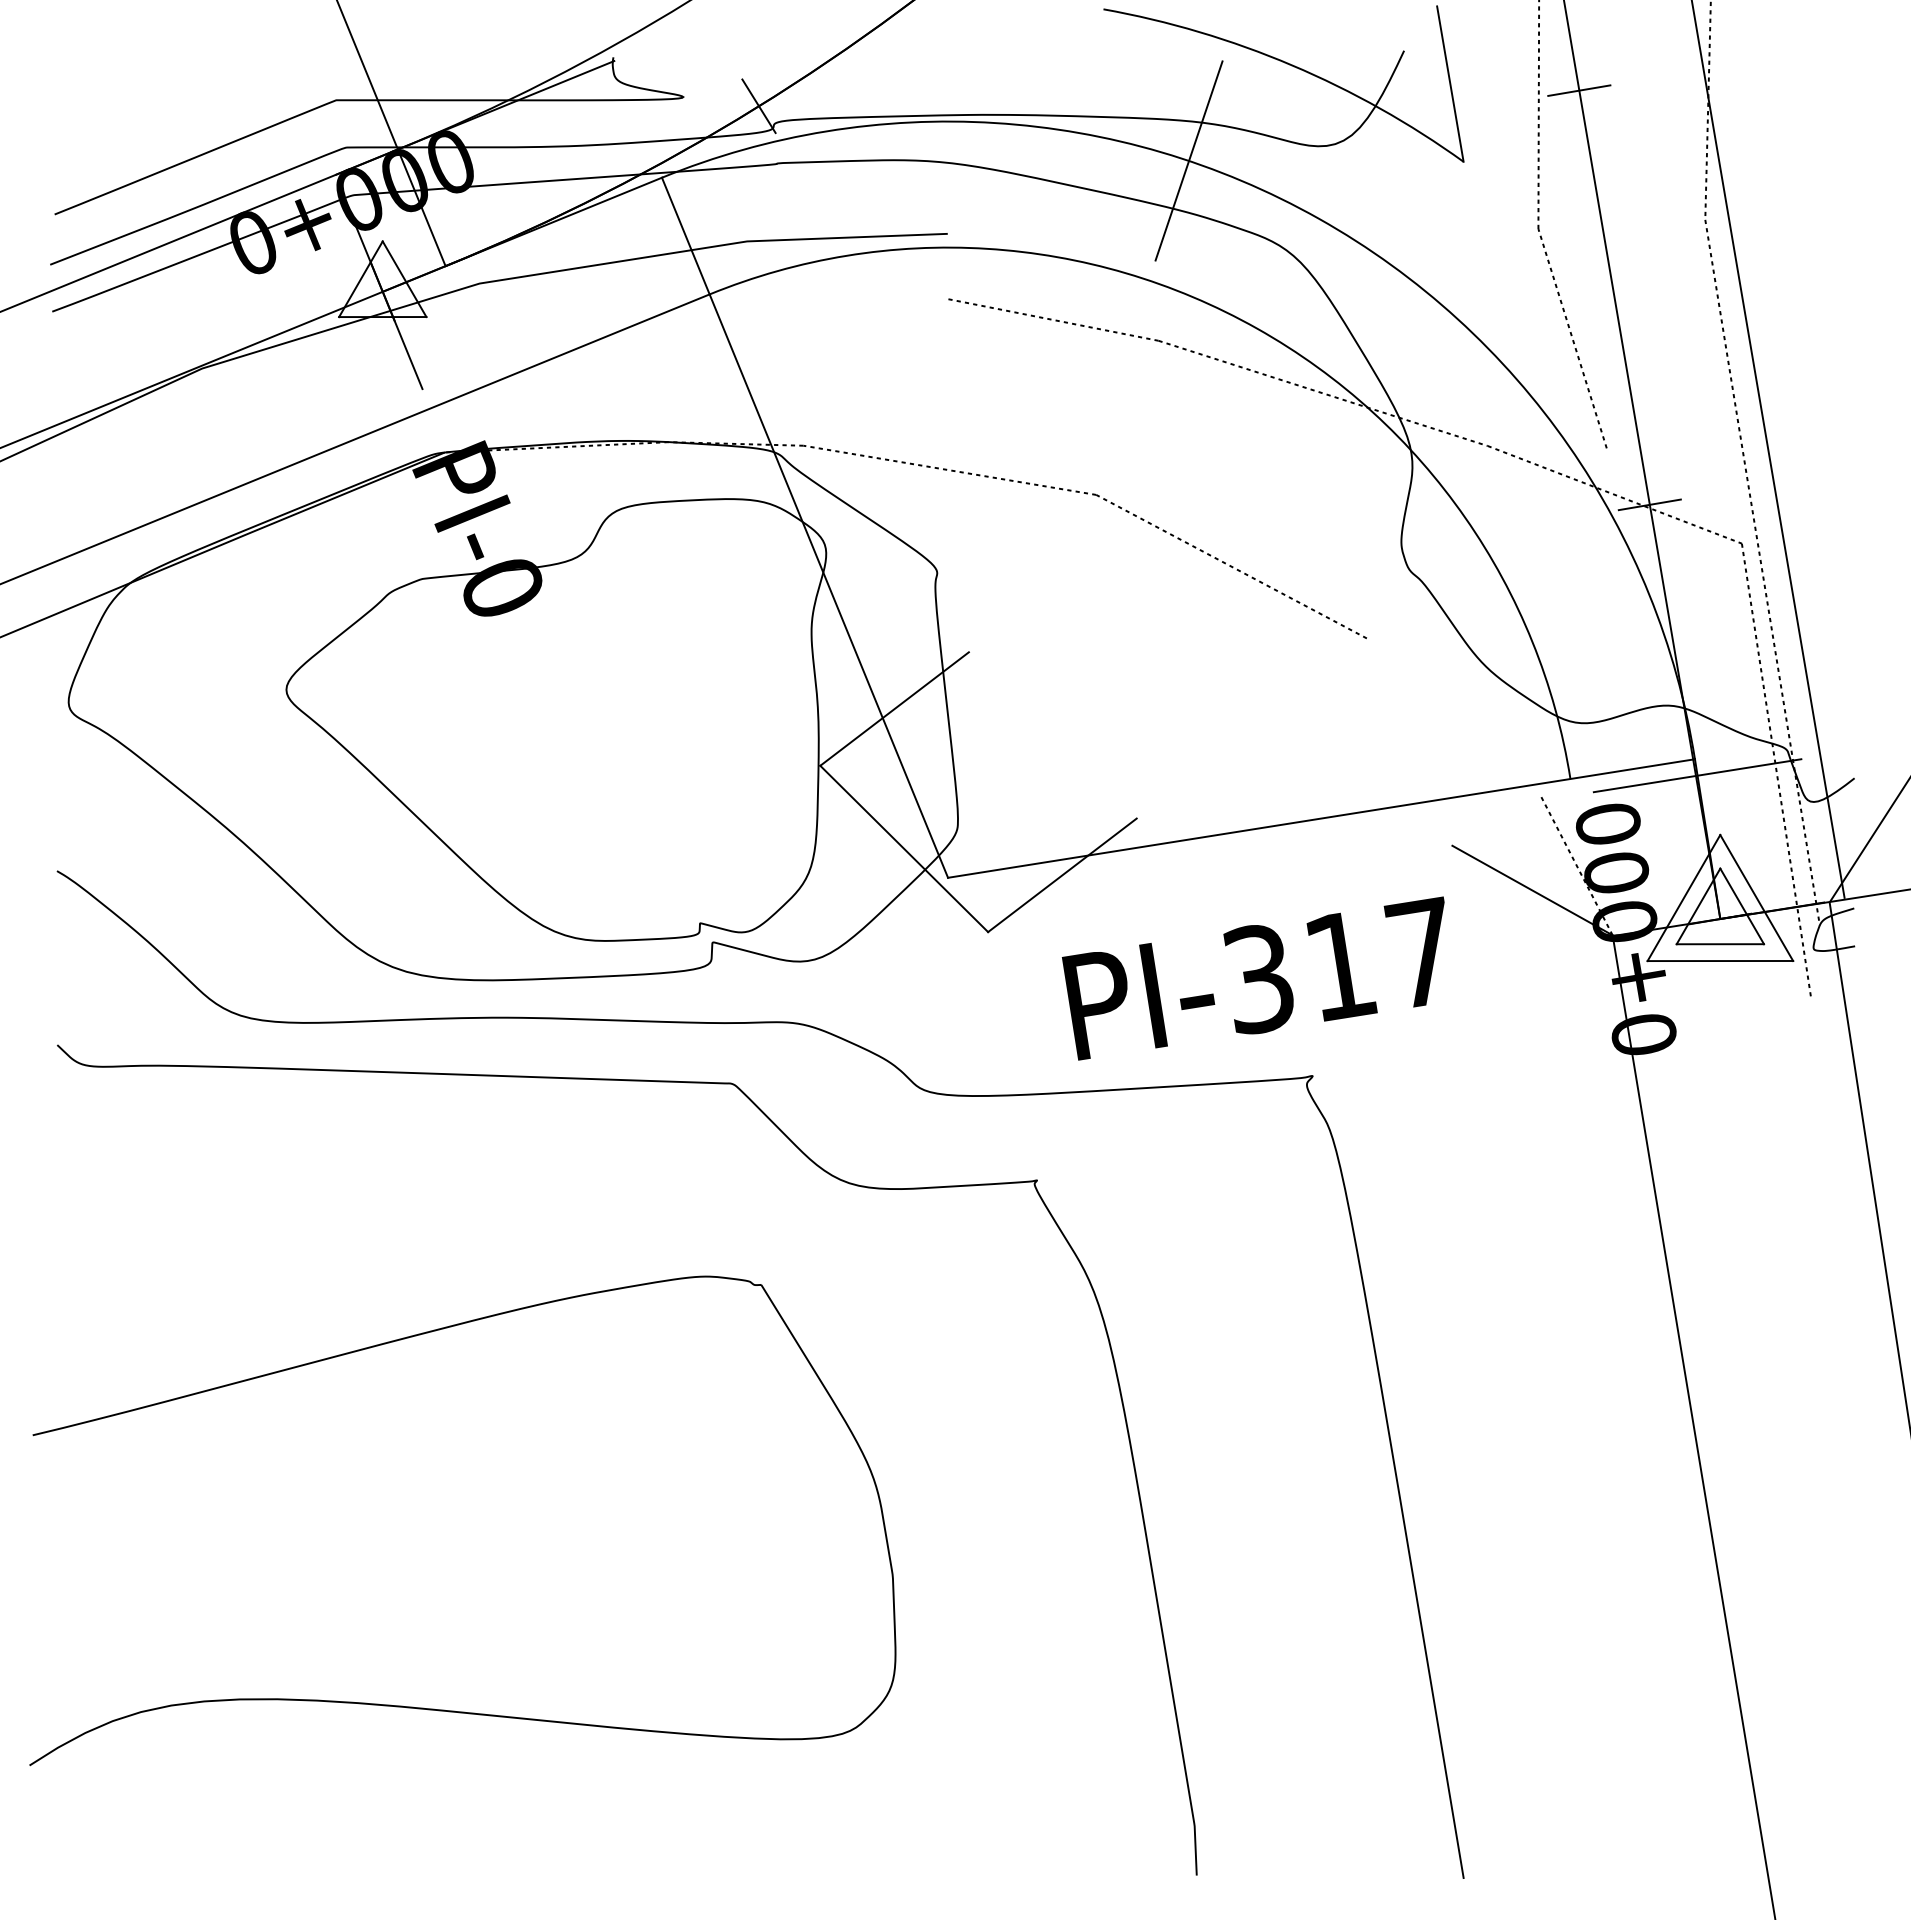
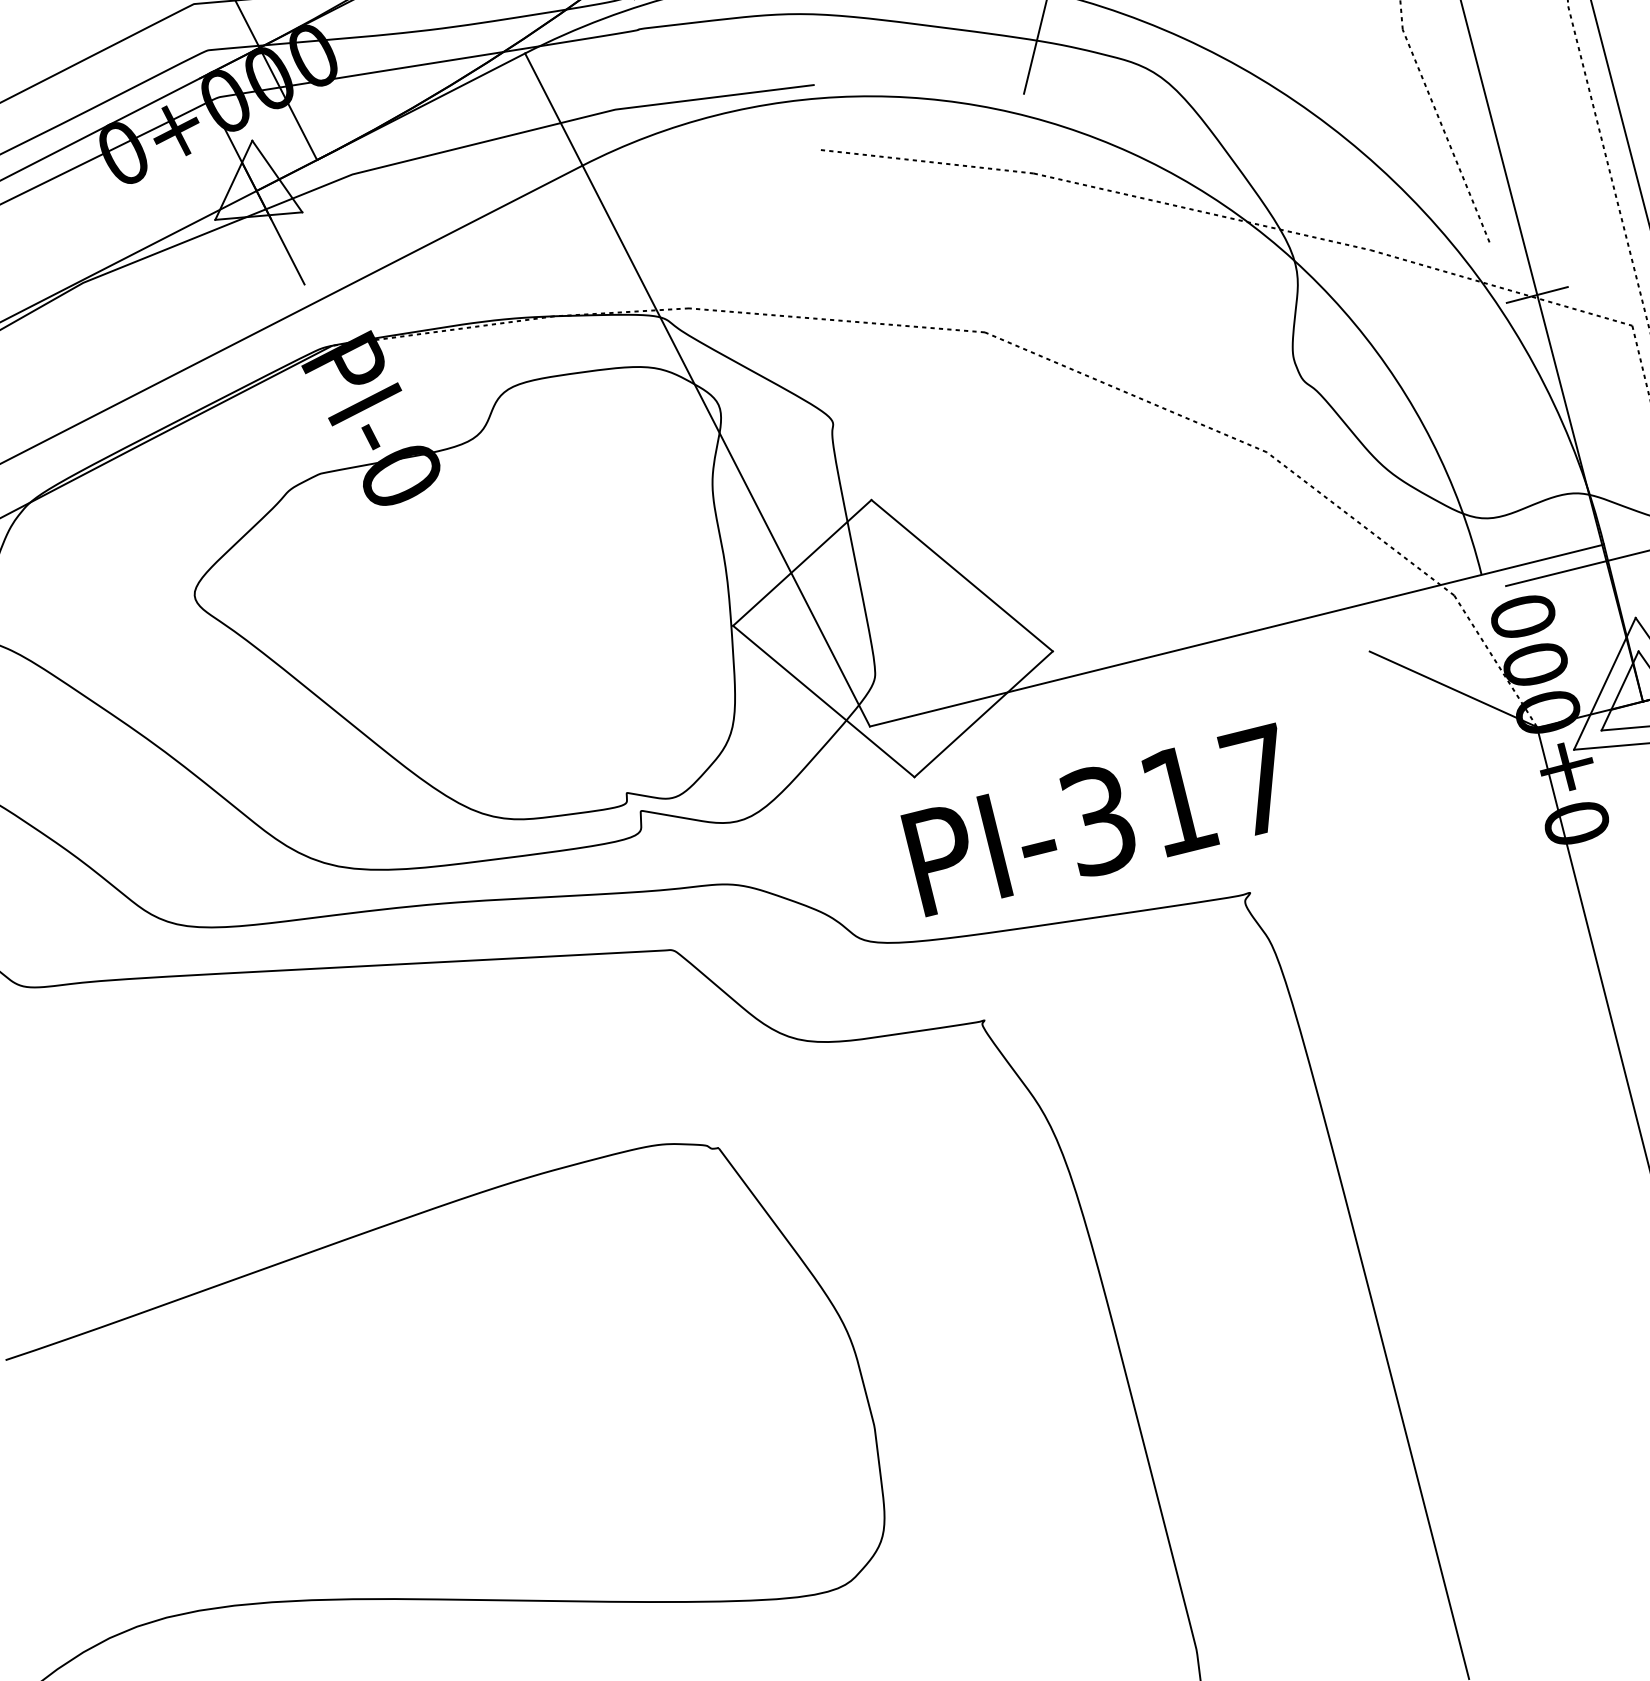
line: (1453, 717) -> (1359, 523), added
line: (1052, 735) -> (961, 575), added
text: (1252, 978) -> (1092, 820), moved

